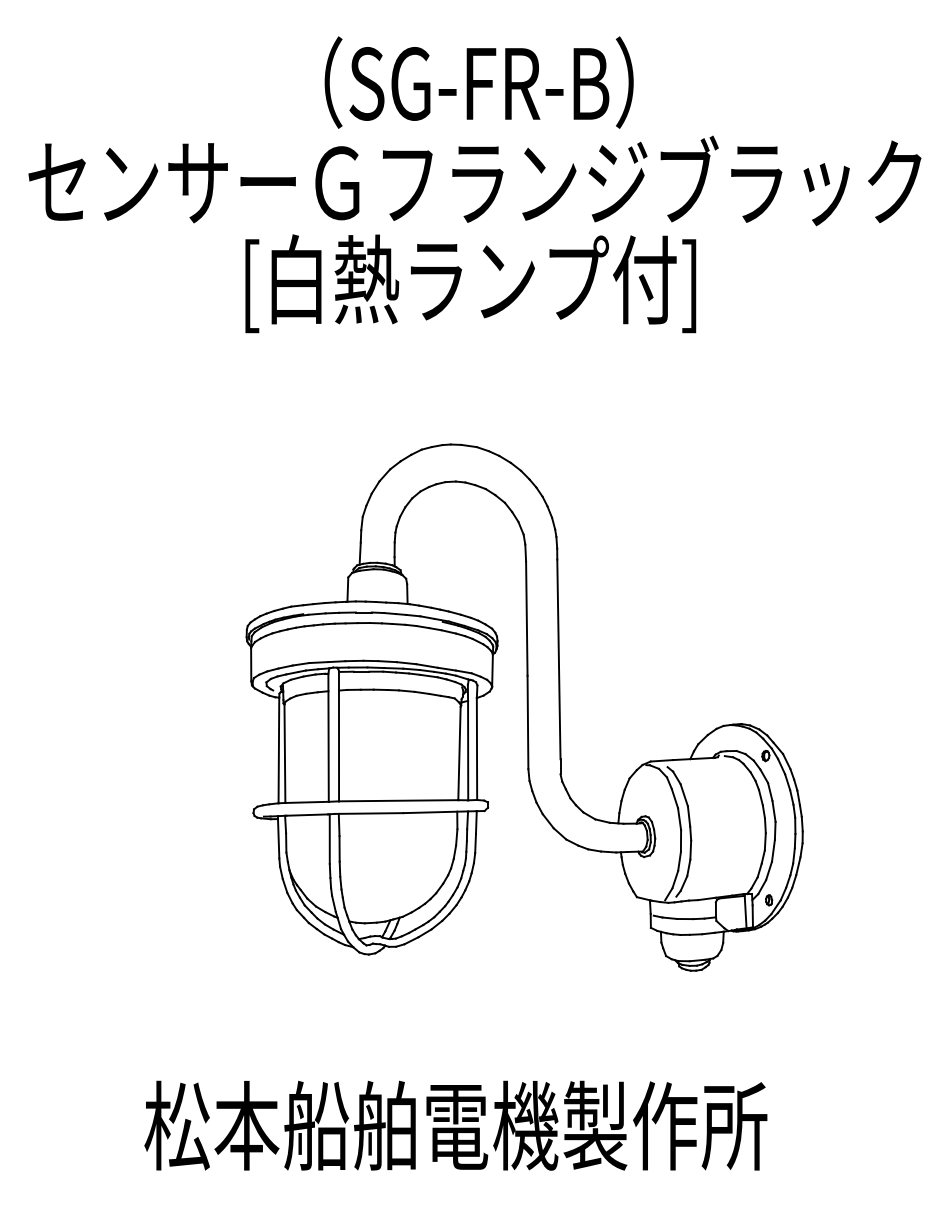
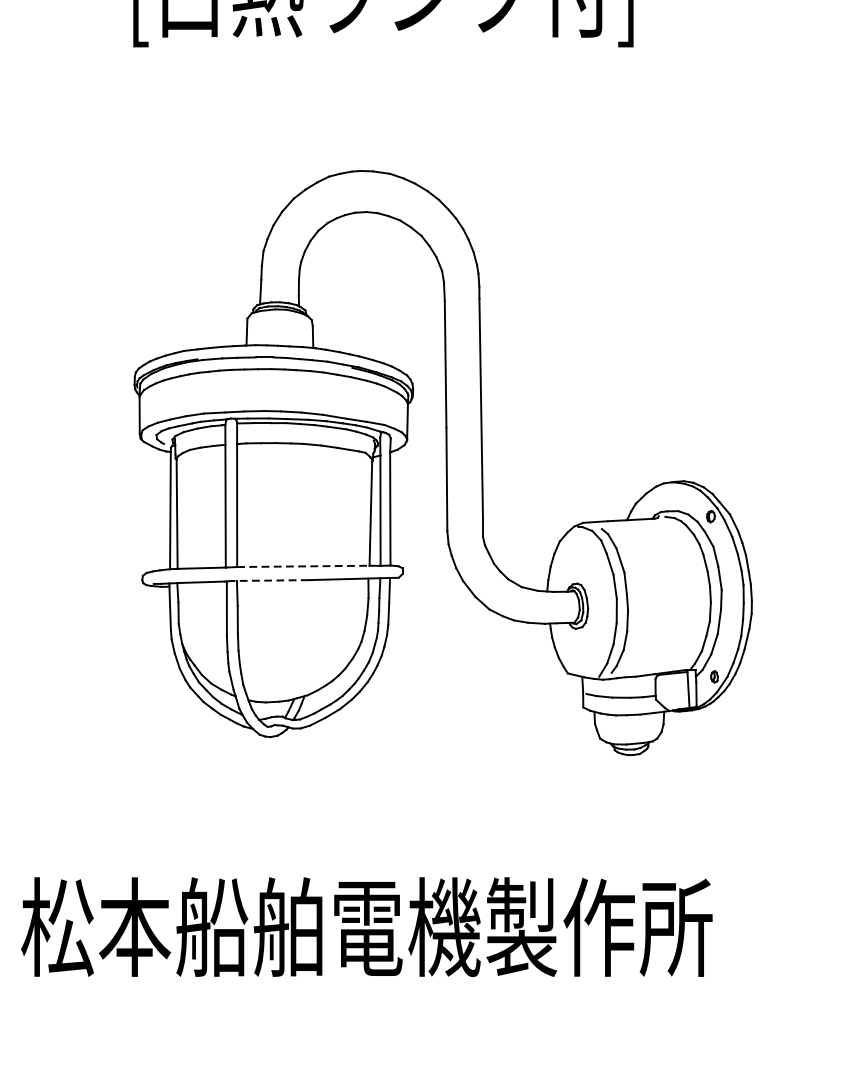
line: (398, 800) -> (303, 566), solid -> dashed
line: (368, 813) -> (269, 580), solid -> dashed

